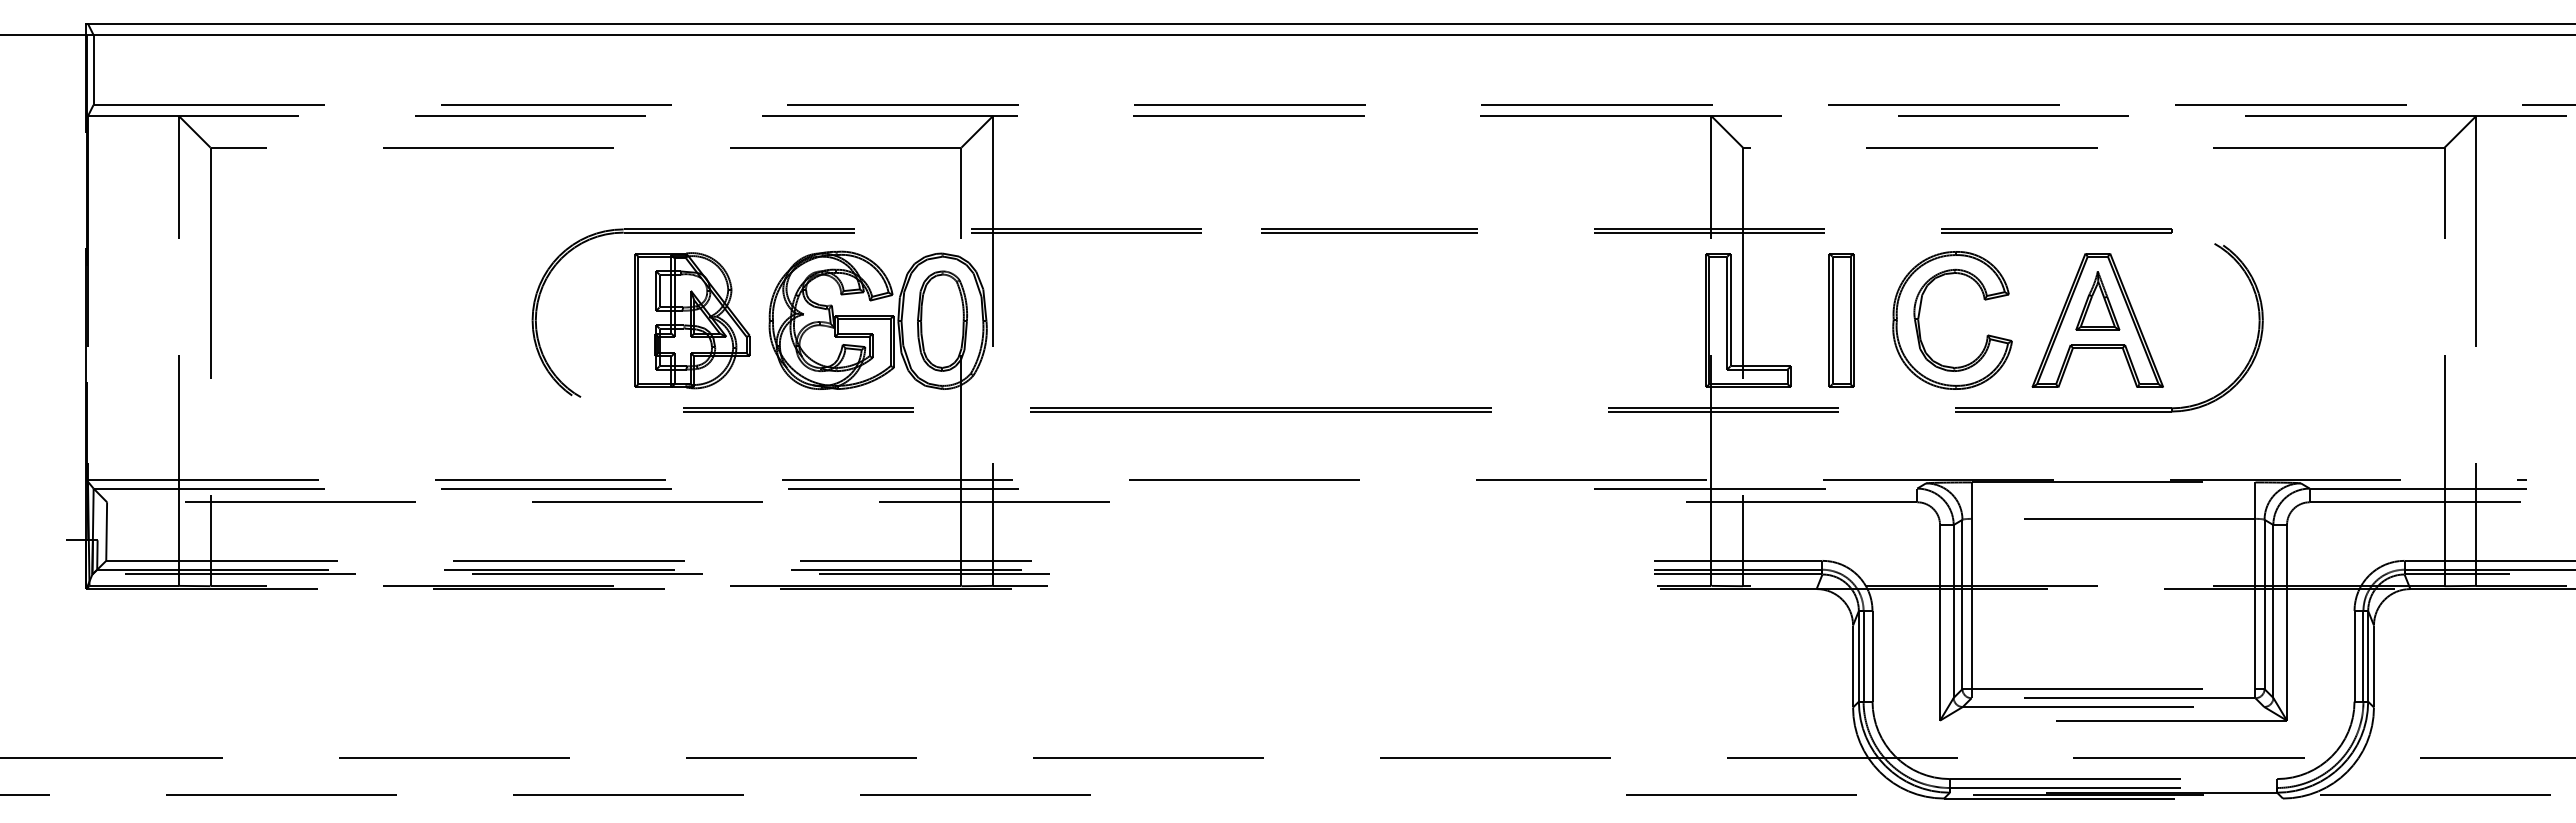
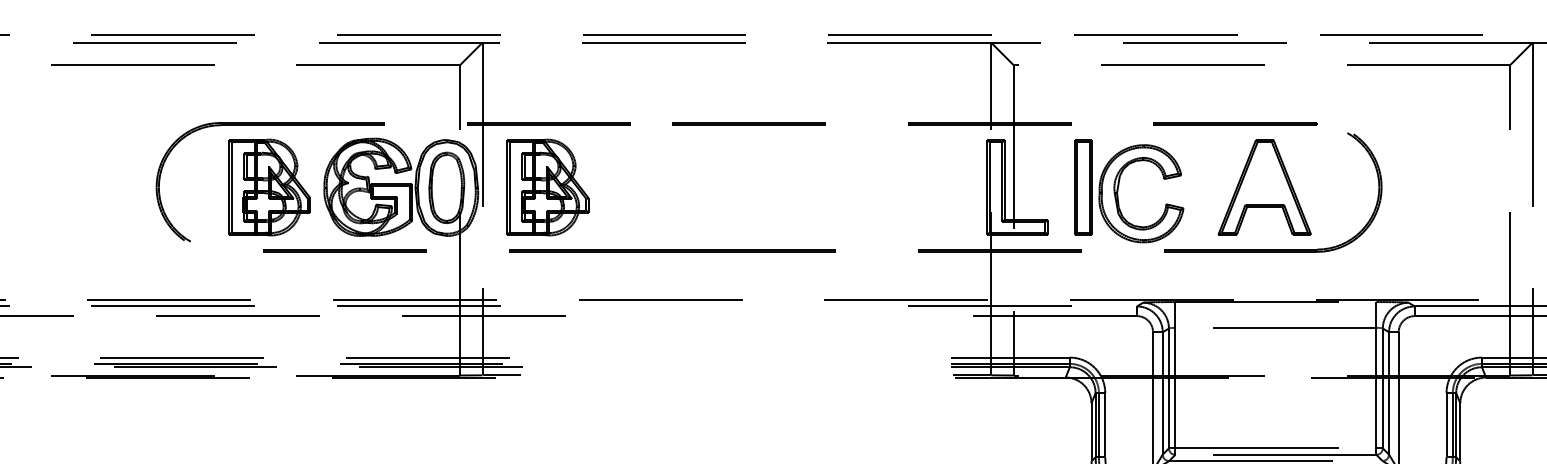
part: (2097, 300) -> (1264, 173), removed
part: (1920, 313) -> (1118, 188), moved
part: (1085, 320) -> (548, 187), added

